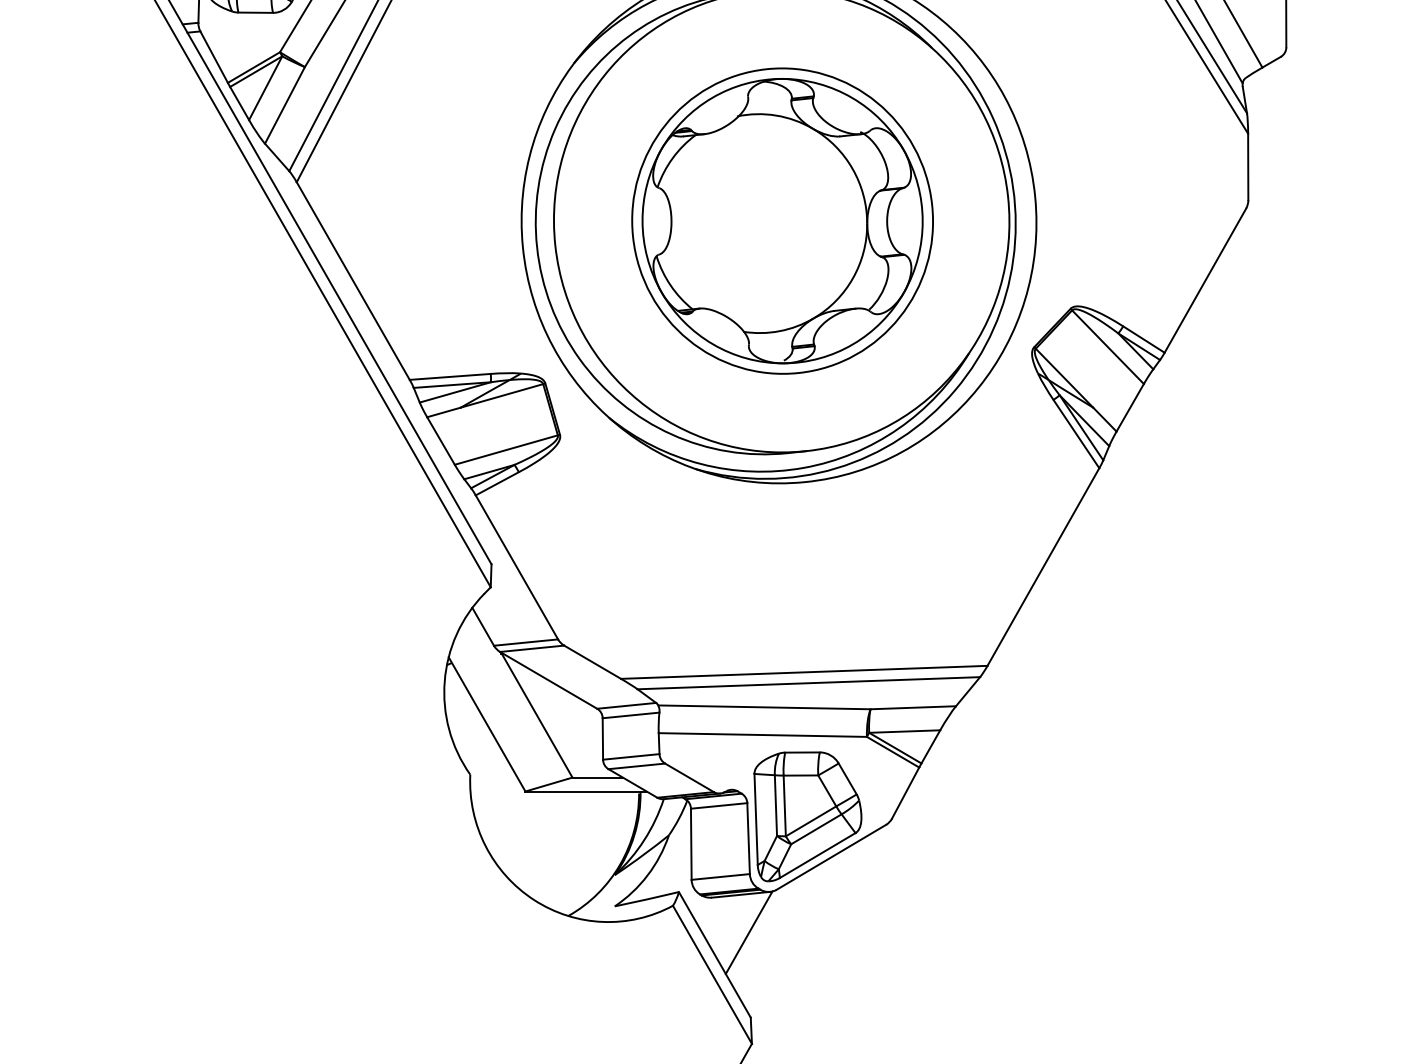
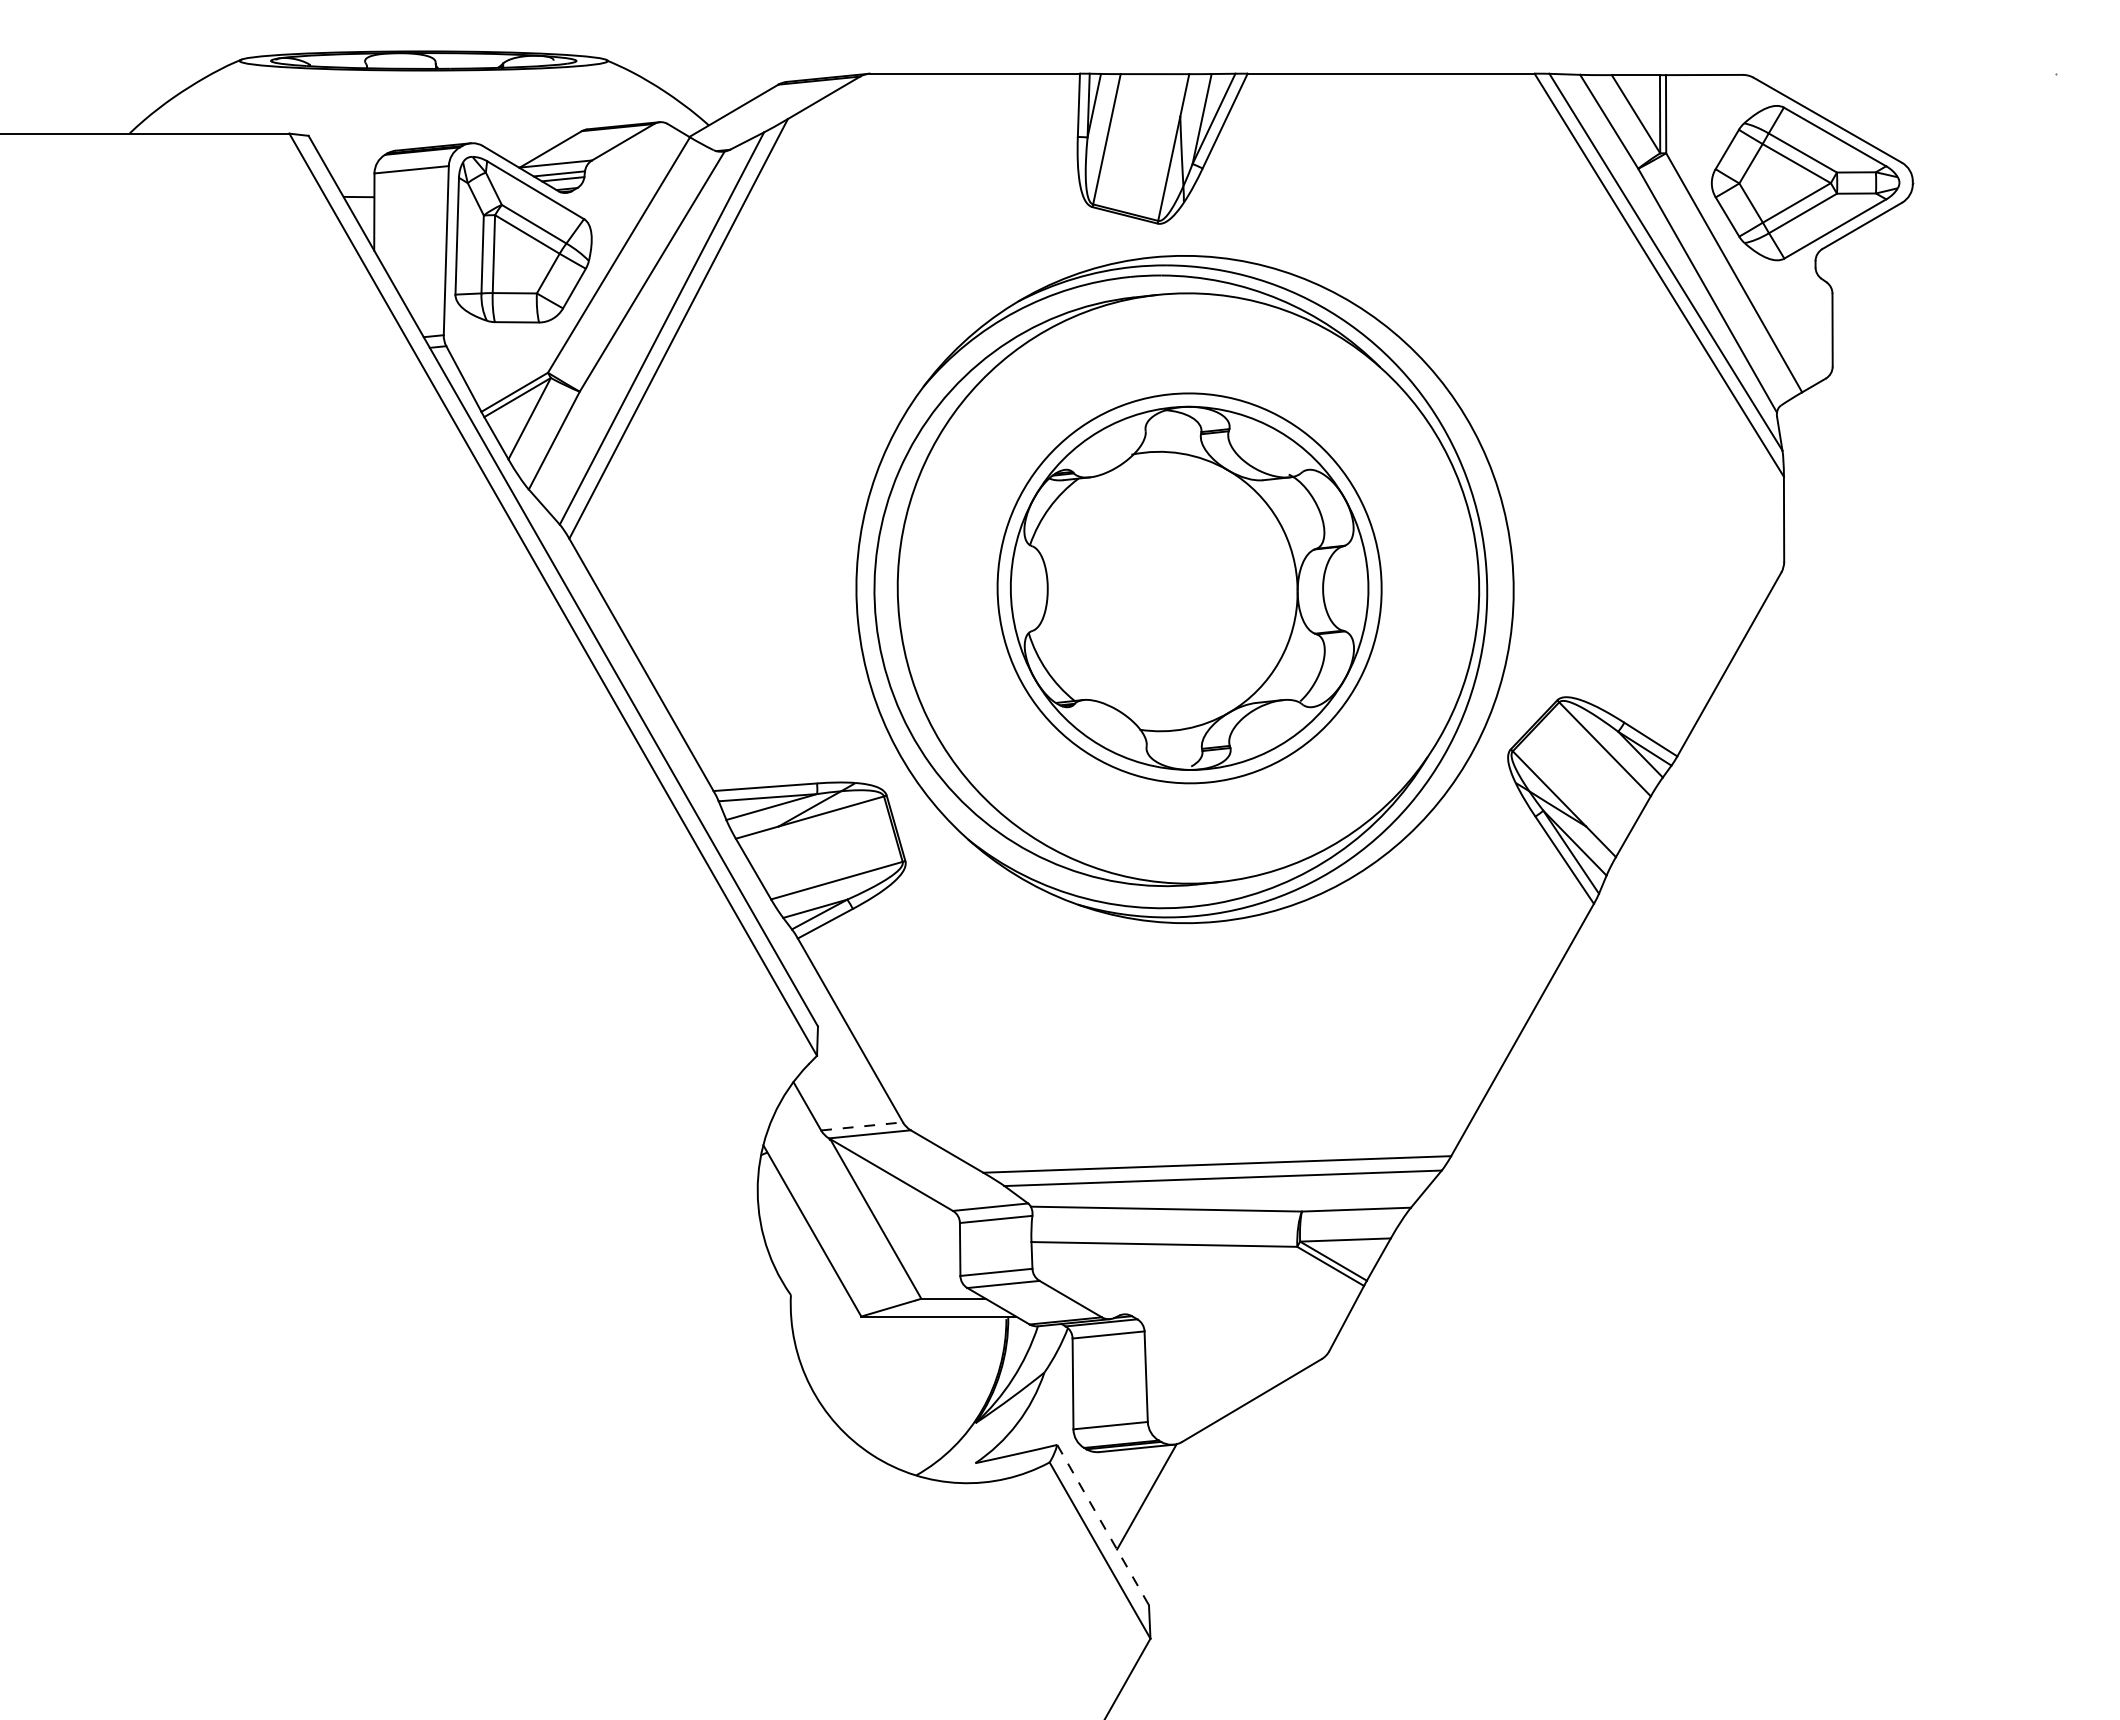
line: (526, 642) -> (862, 1126), solid -> dashed
part: (807, 816) -> (1221, 1348), removed
line: (715, 955) -> (1103, 1525), solid -> dashed

